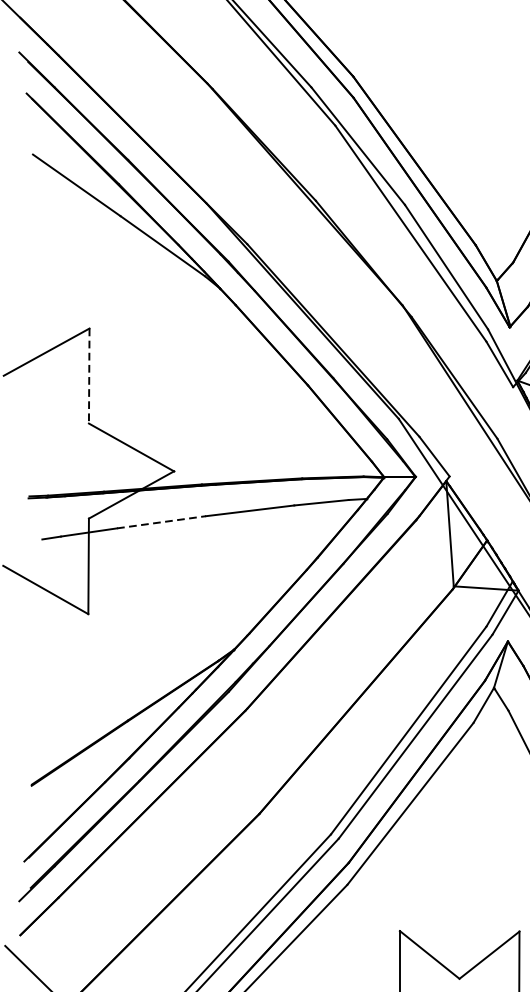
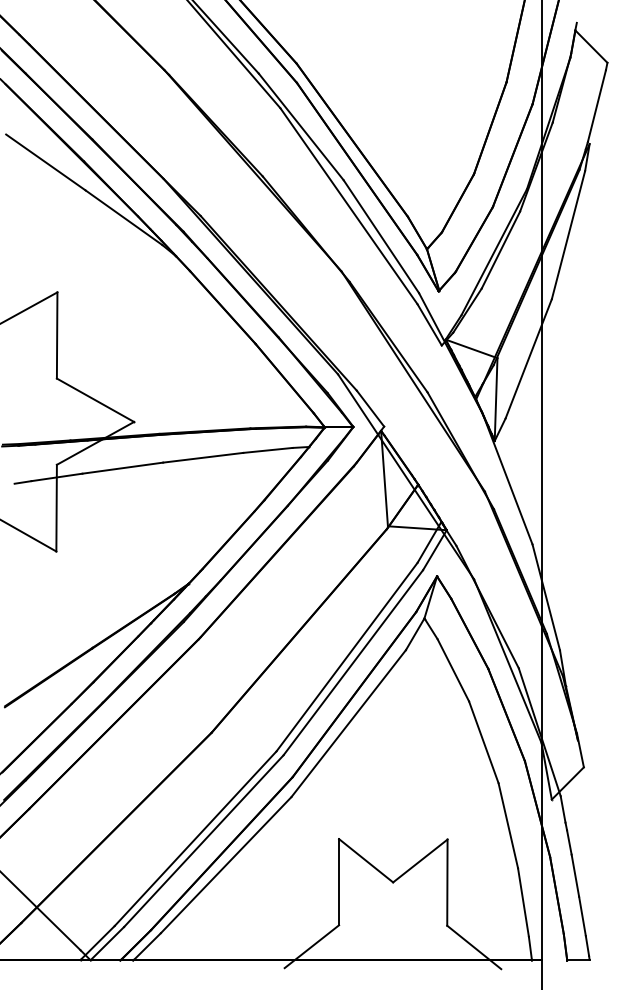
line: (89, 376) -> (57, 335), dashed -> solid
line: (161, 522) -> (122, 468), dashed -> solid

